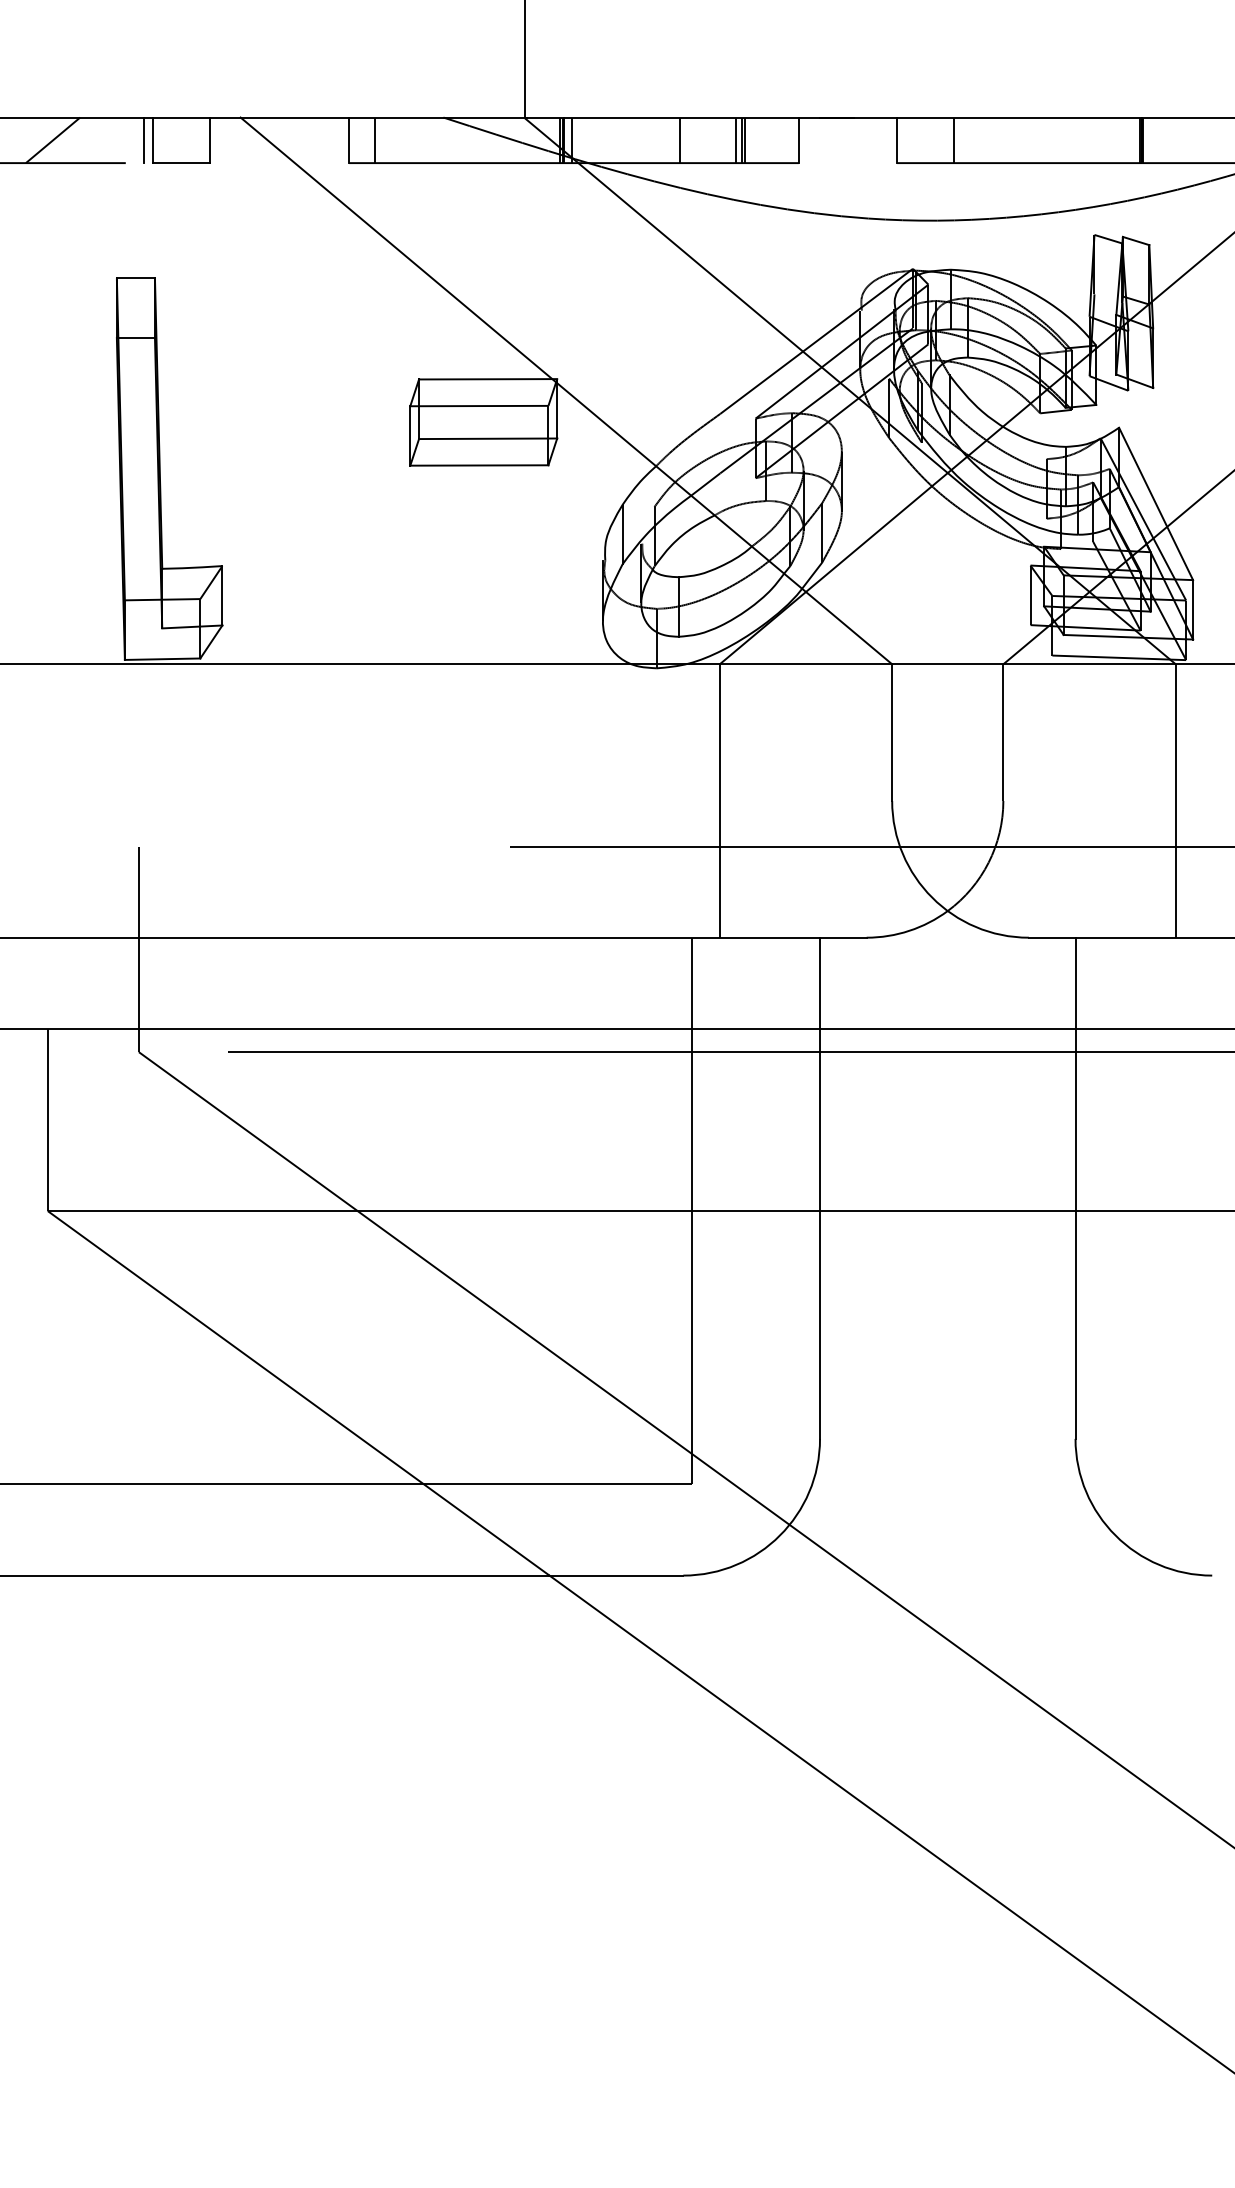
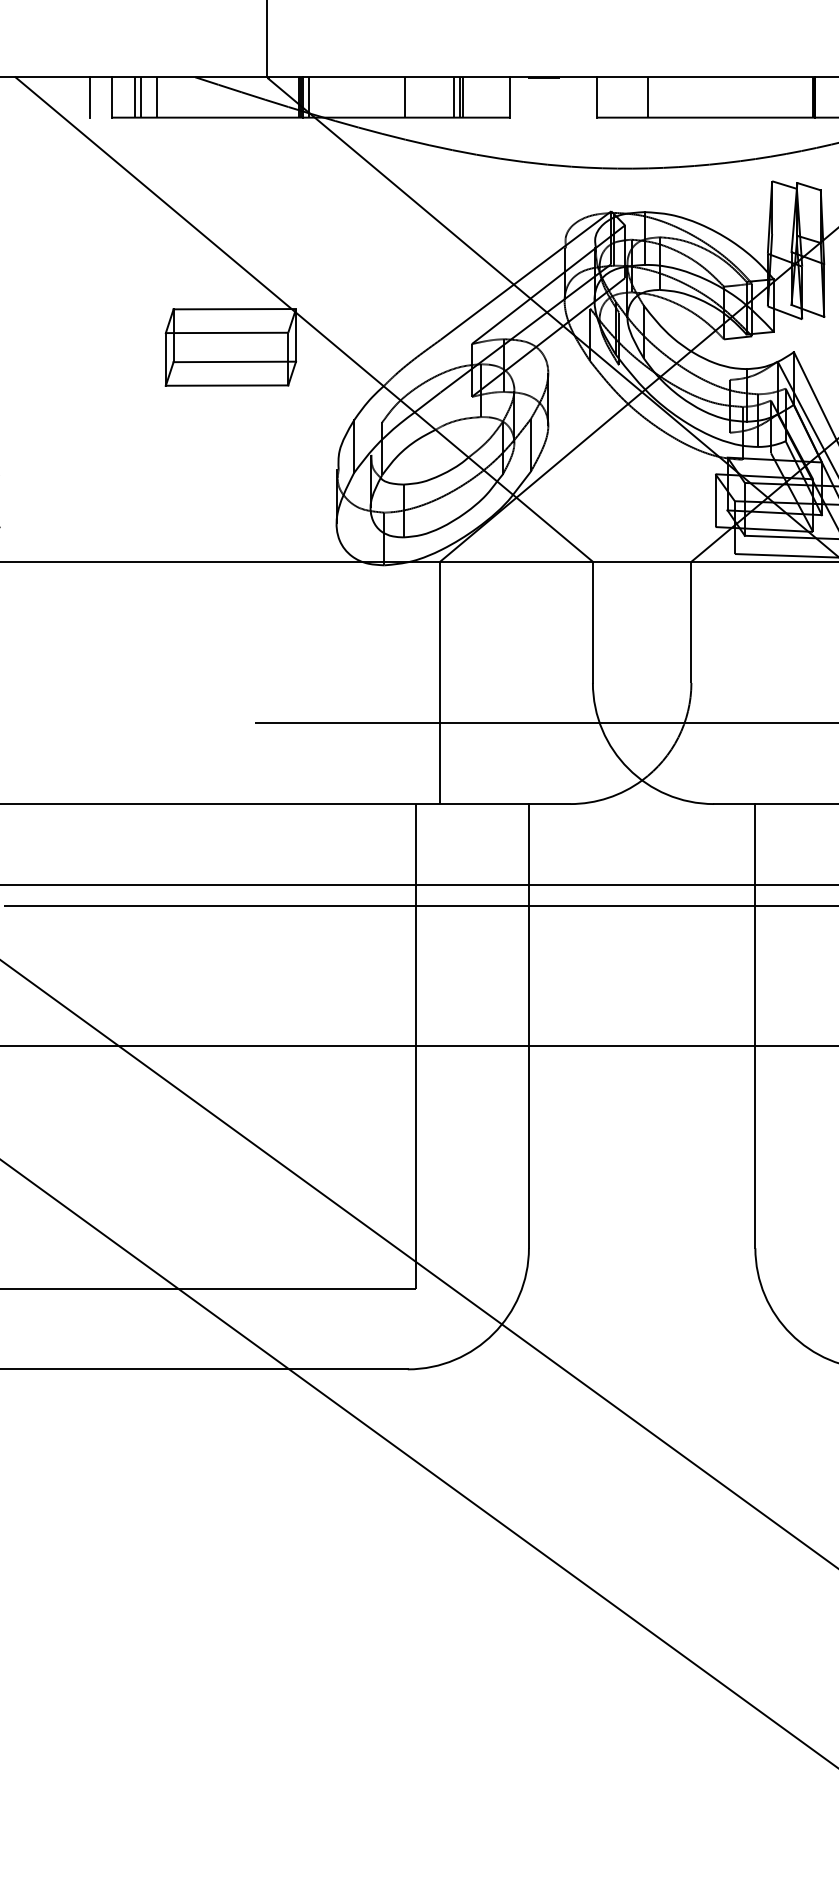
line: (324, 140) -> (89, 97), added
line: (381, 140) -> (140, 97), added
line: (399, 140) -> (156, 97), added

